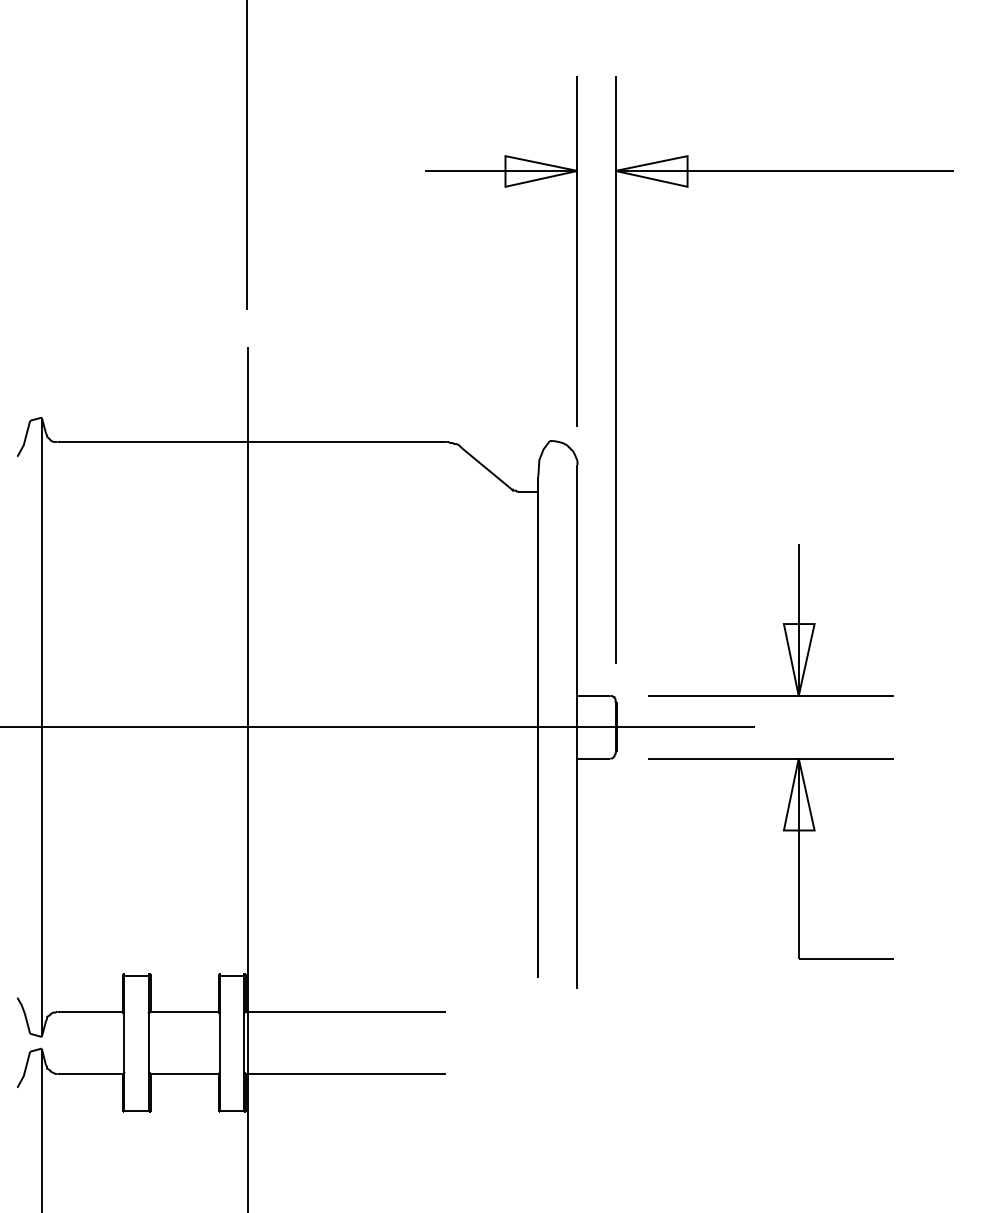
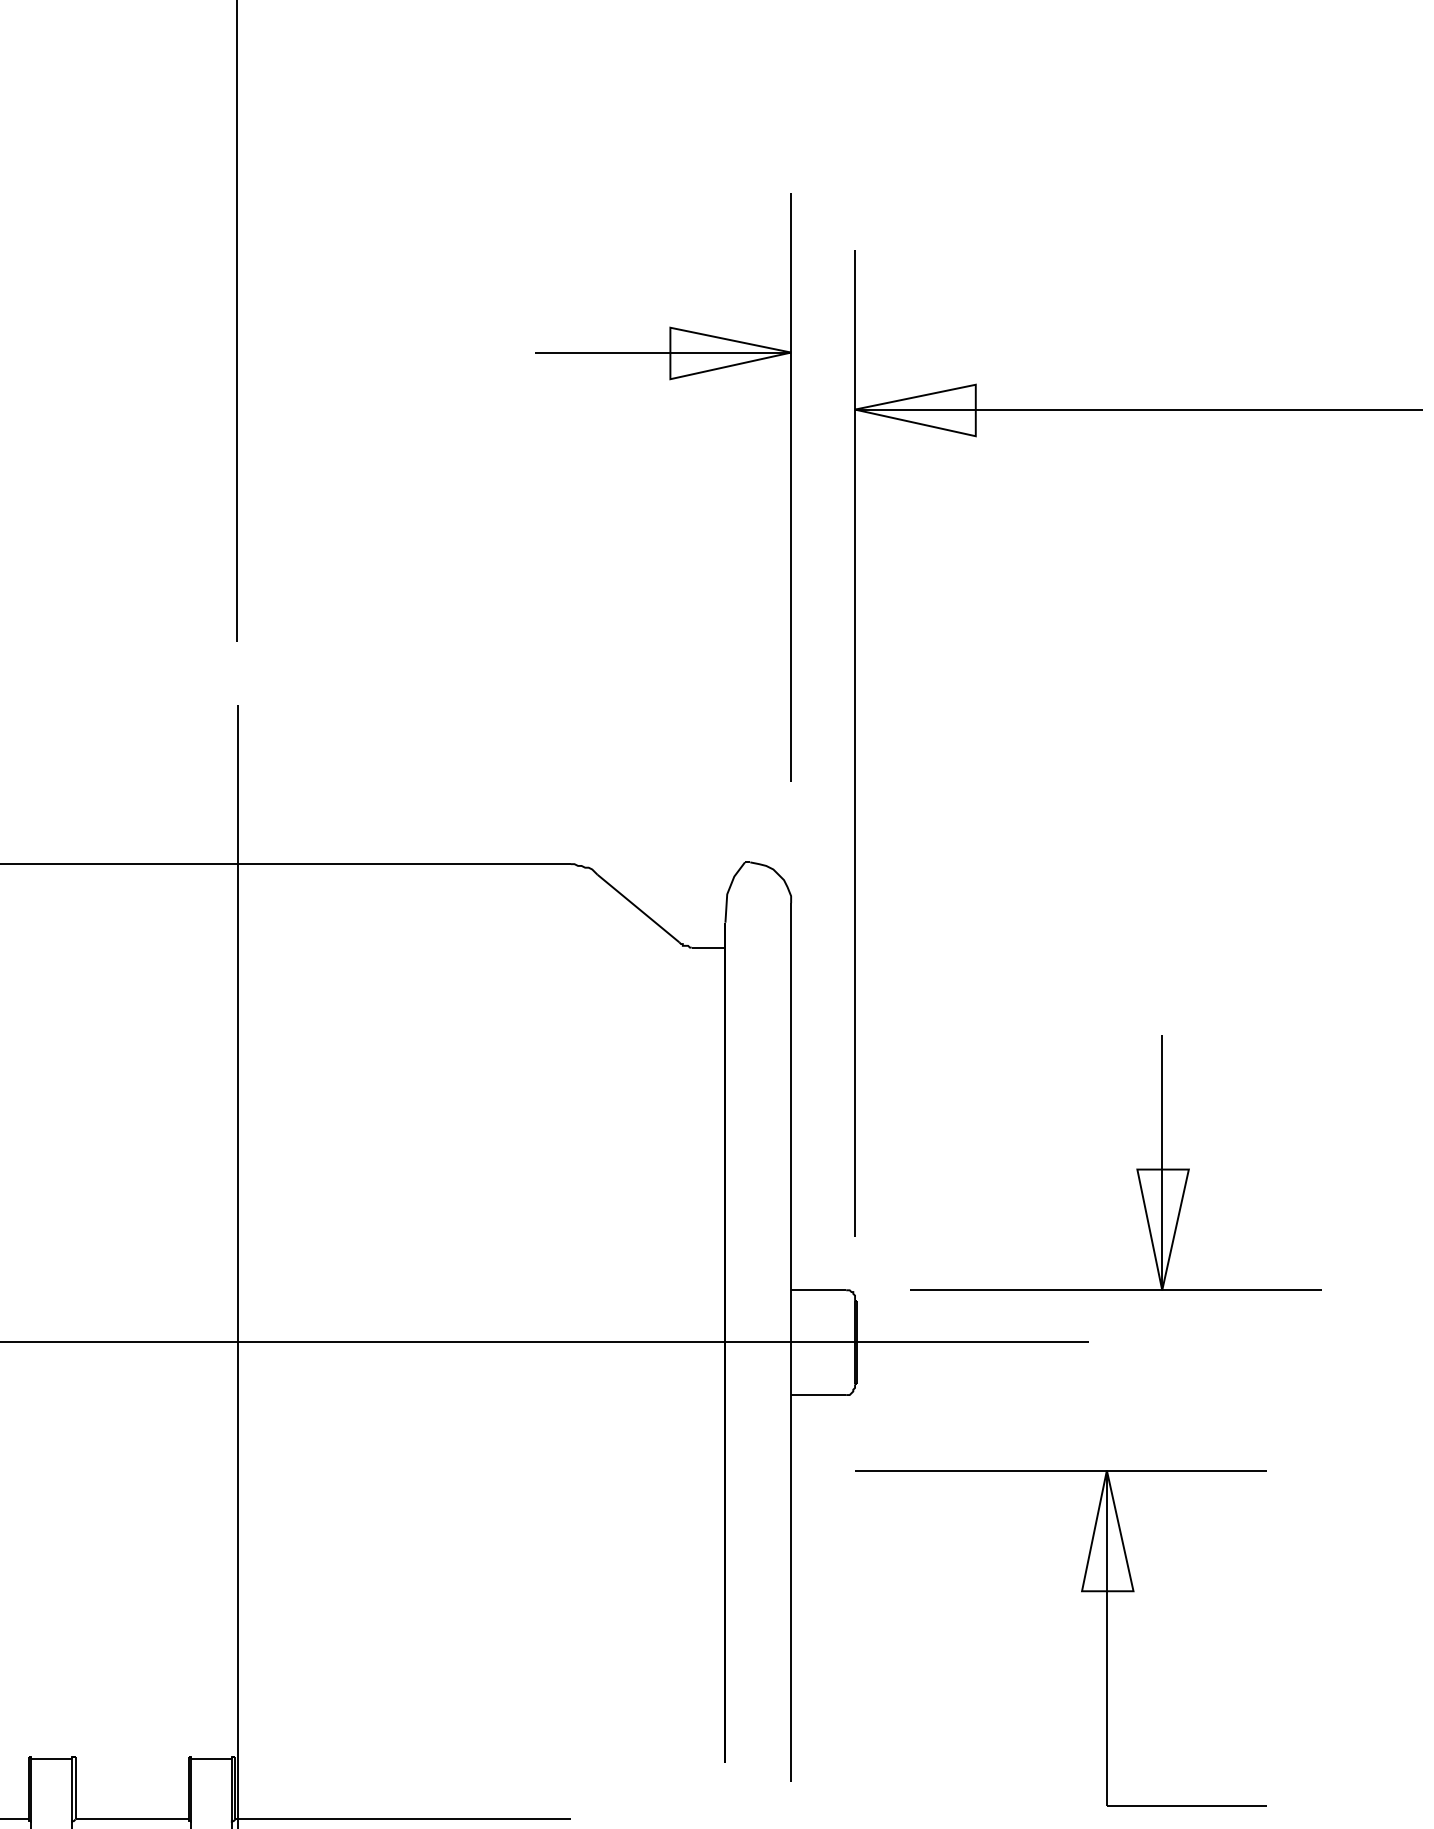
part: (504, 187) -> (668, 380), moved
part: (798, 858) -> (1106, 1638), moved

